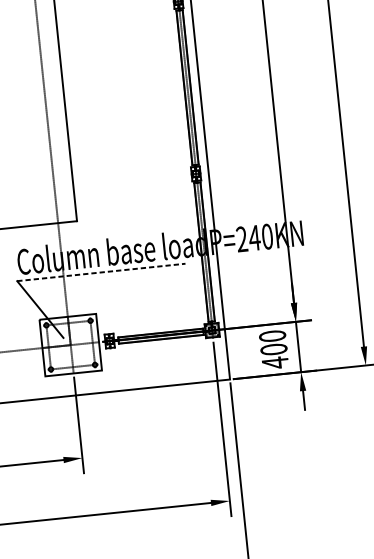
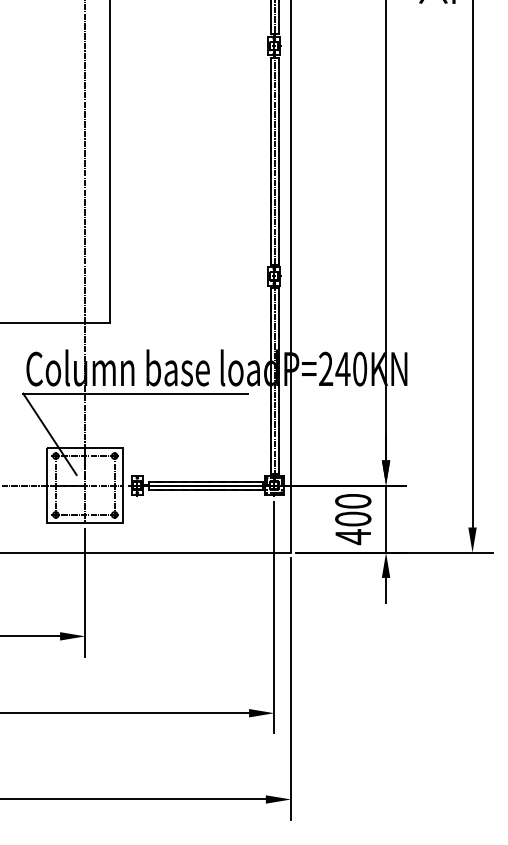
line: (101, 272) -> (136, 393), dashed -> solid

